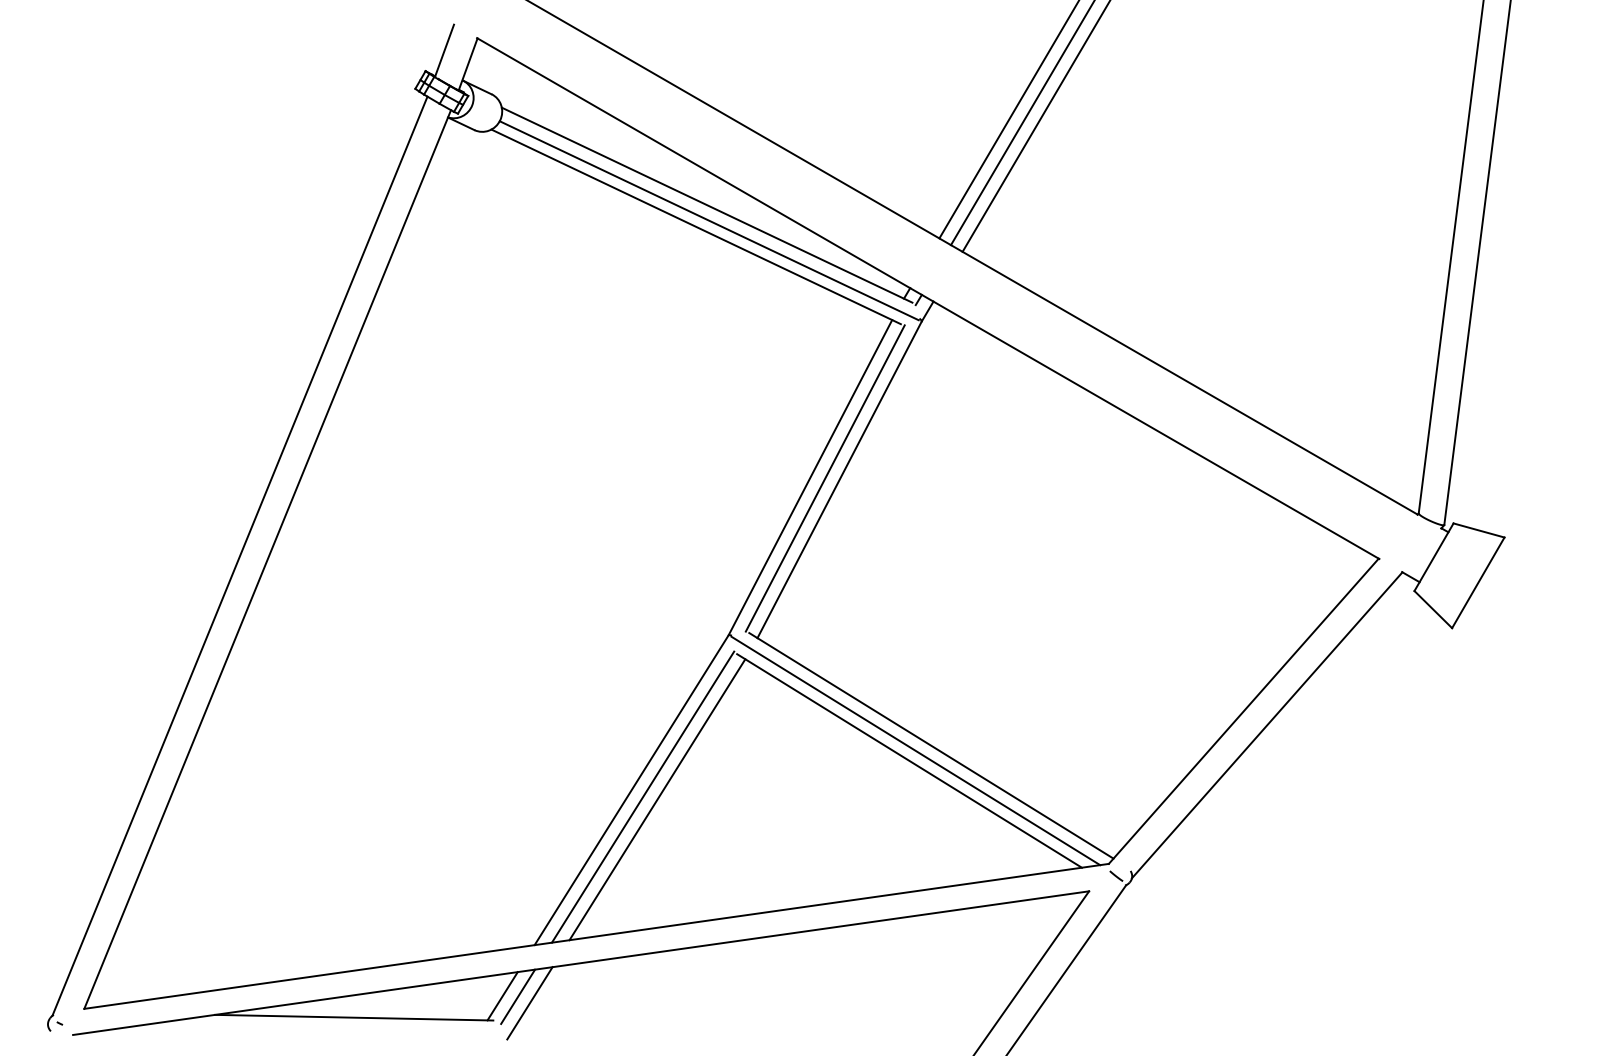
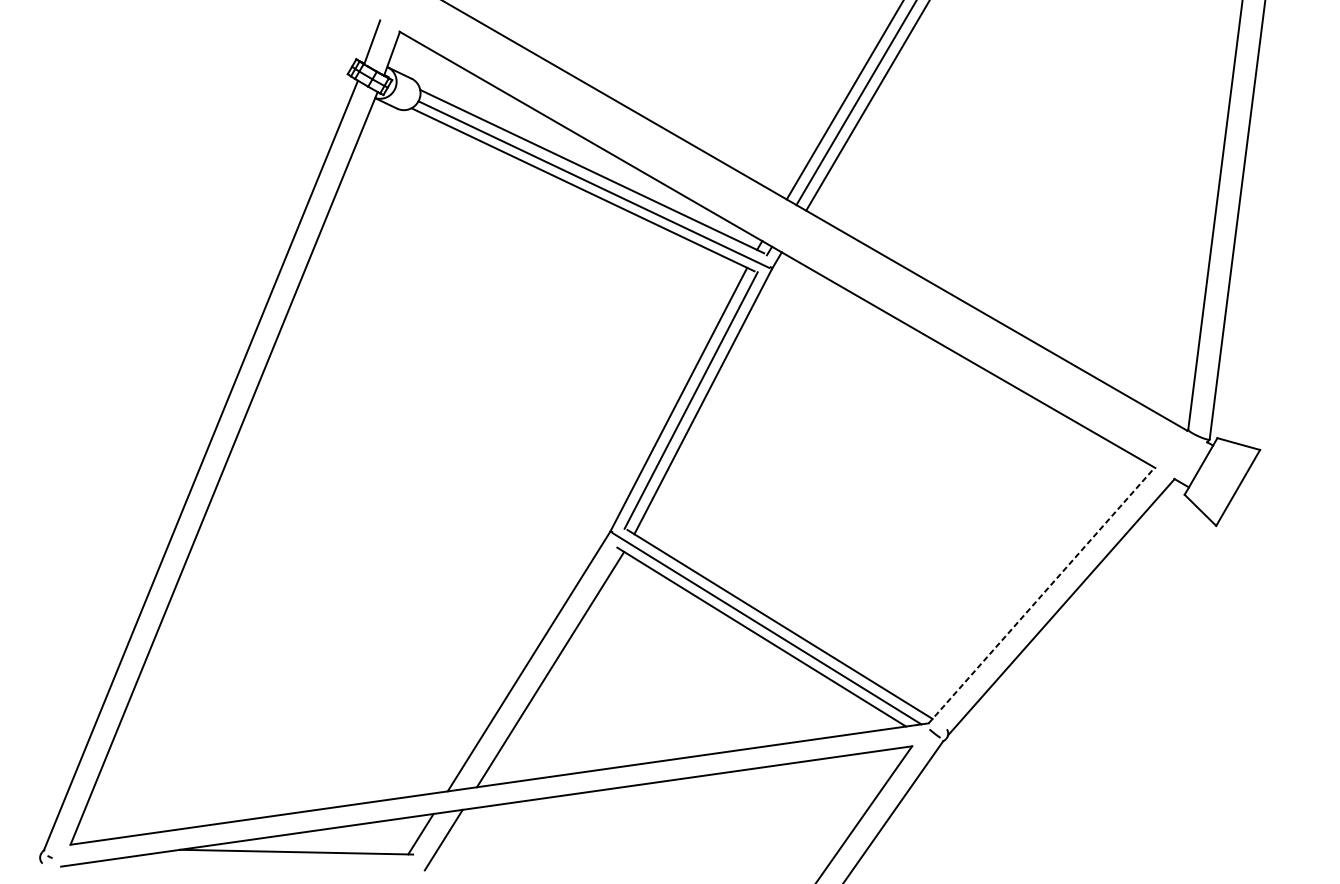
line: (1243, 711) -> (1041, 595), solid -> dashed
line: (642, 796) -> (538, 666), removed
line: (518, 996) -> (434, 834), removed

